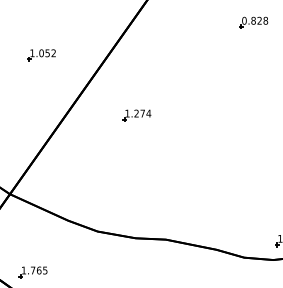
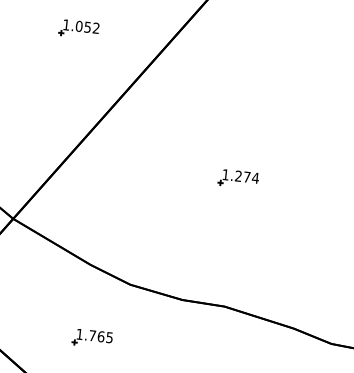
part: (136, 115) -> (238, 178), moved
part: (32, 272) -> (91, 338), moved

